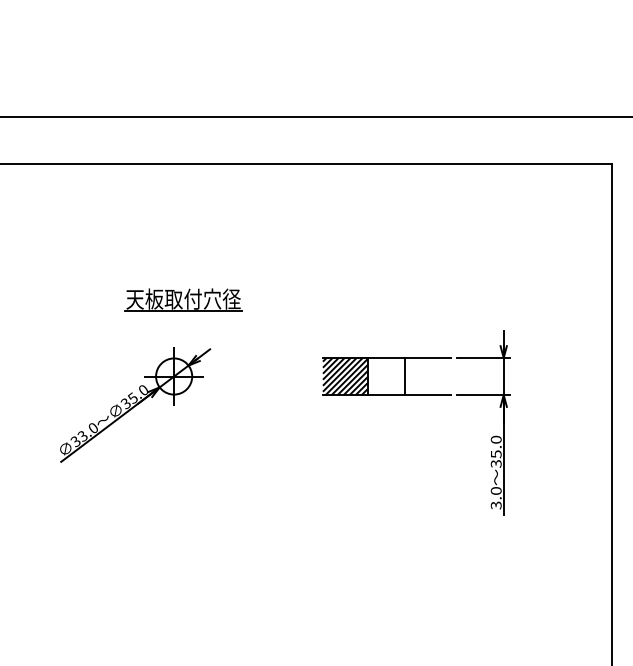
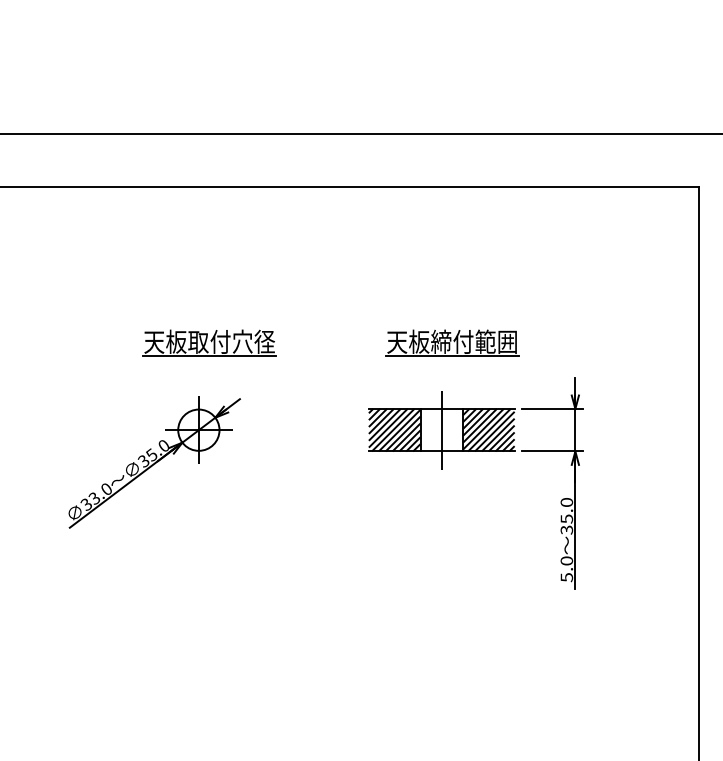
part: (396, 299) -> (452, 342), added
line: (386, 375) -> (441, 429), added
hatch: (427, 375) -> (488, 429), added
text: (495, 505) -> (566, 577), 3.0 -> 5.0

